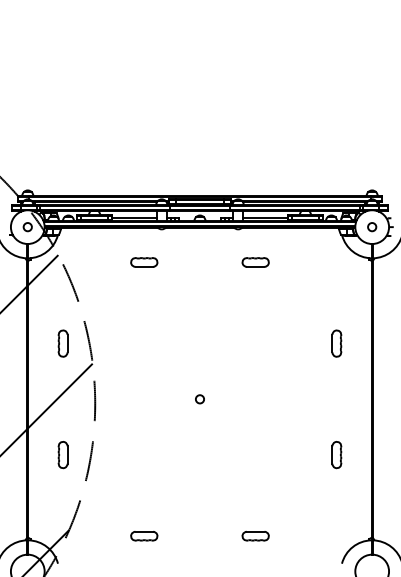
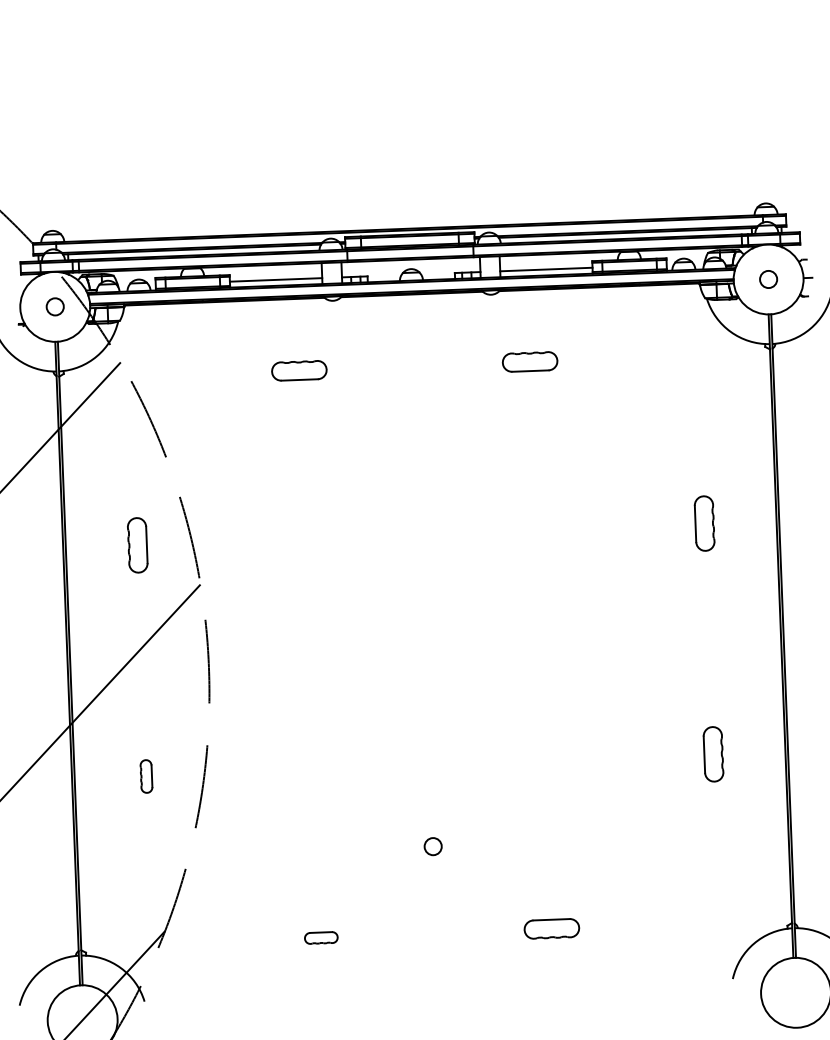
circle: (199, 399) -> (432, 847), moved
part: (62, 455) -> (145, 777), size x0.6
part: (144, 536) -> (321, 938), size x0.6

